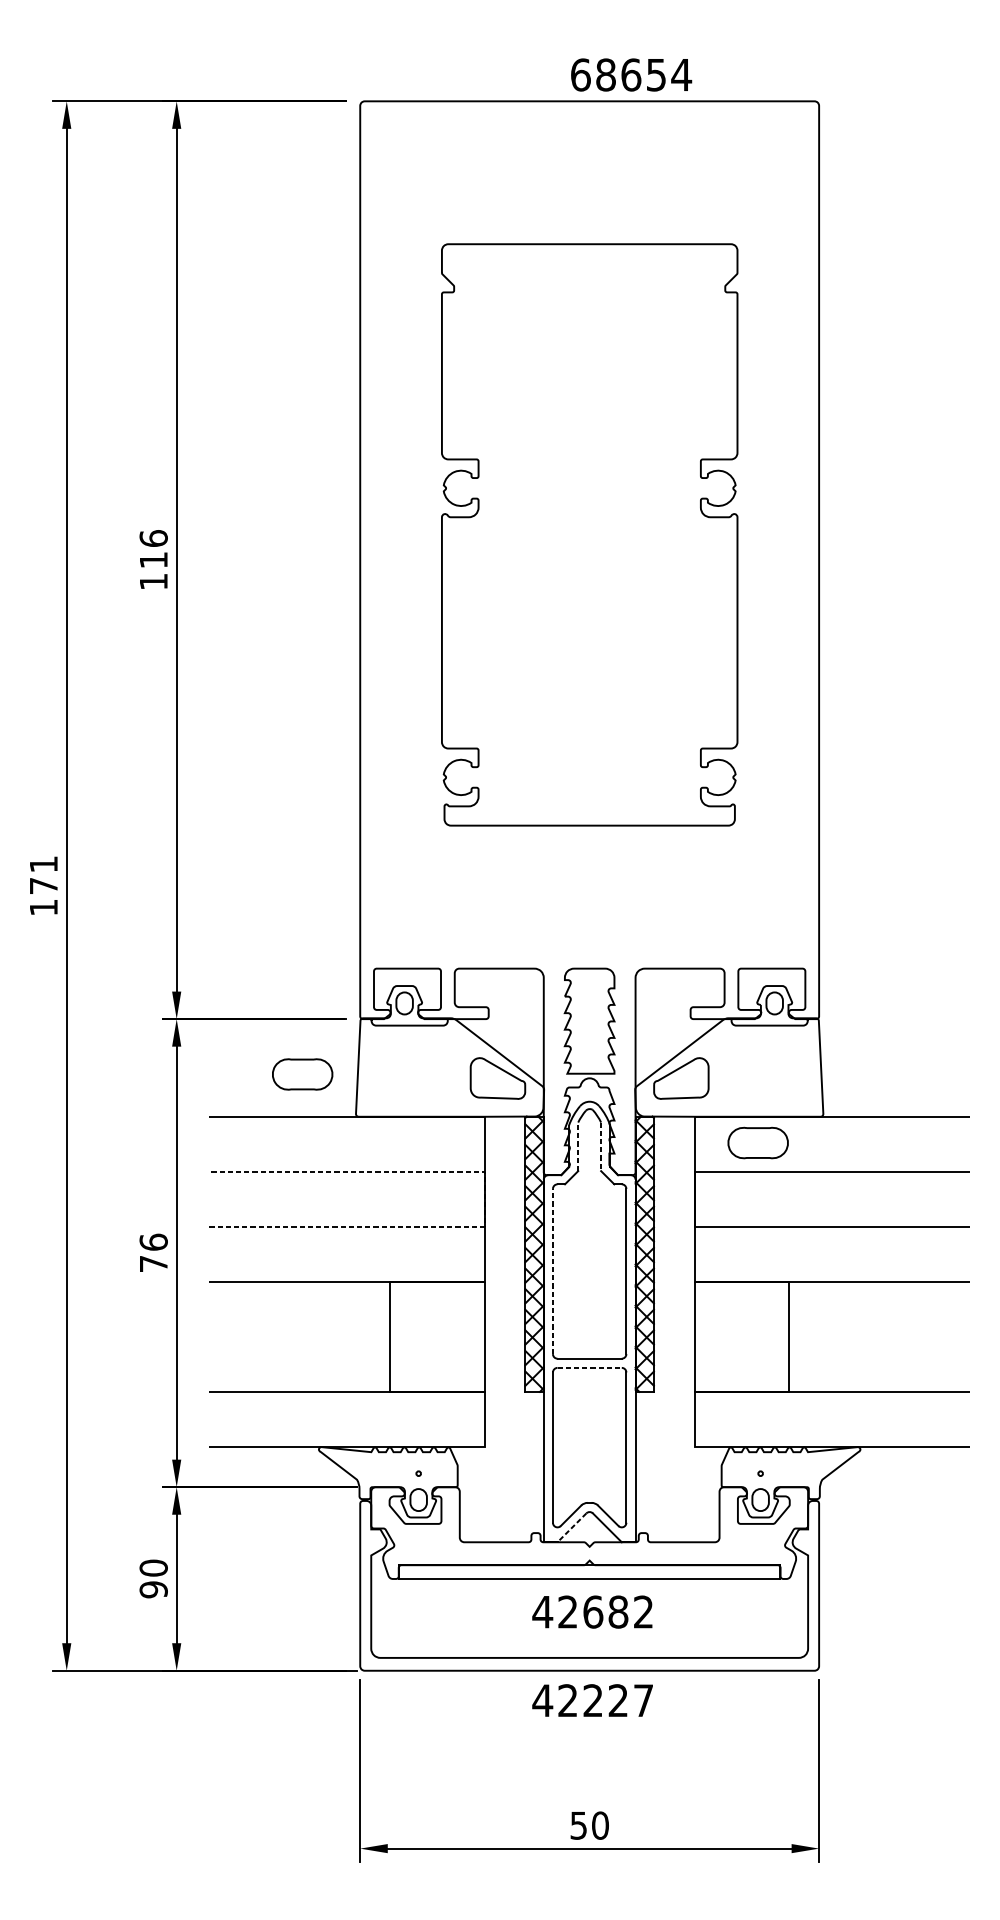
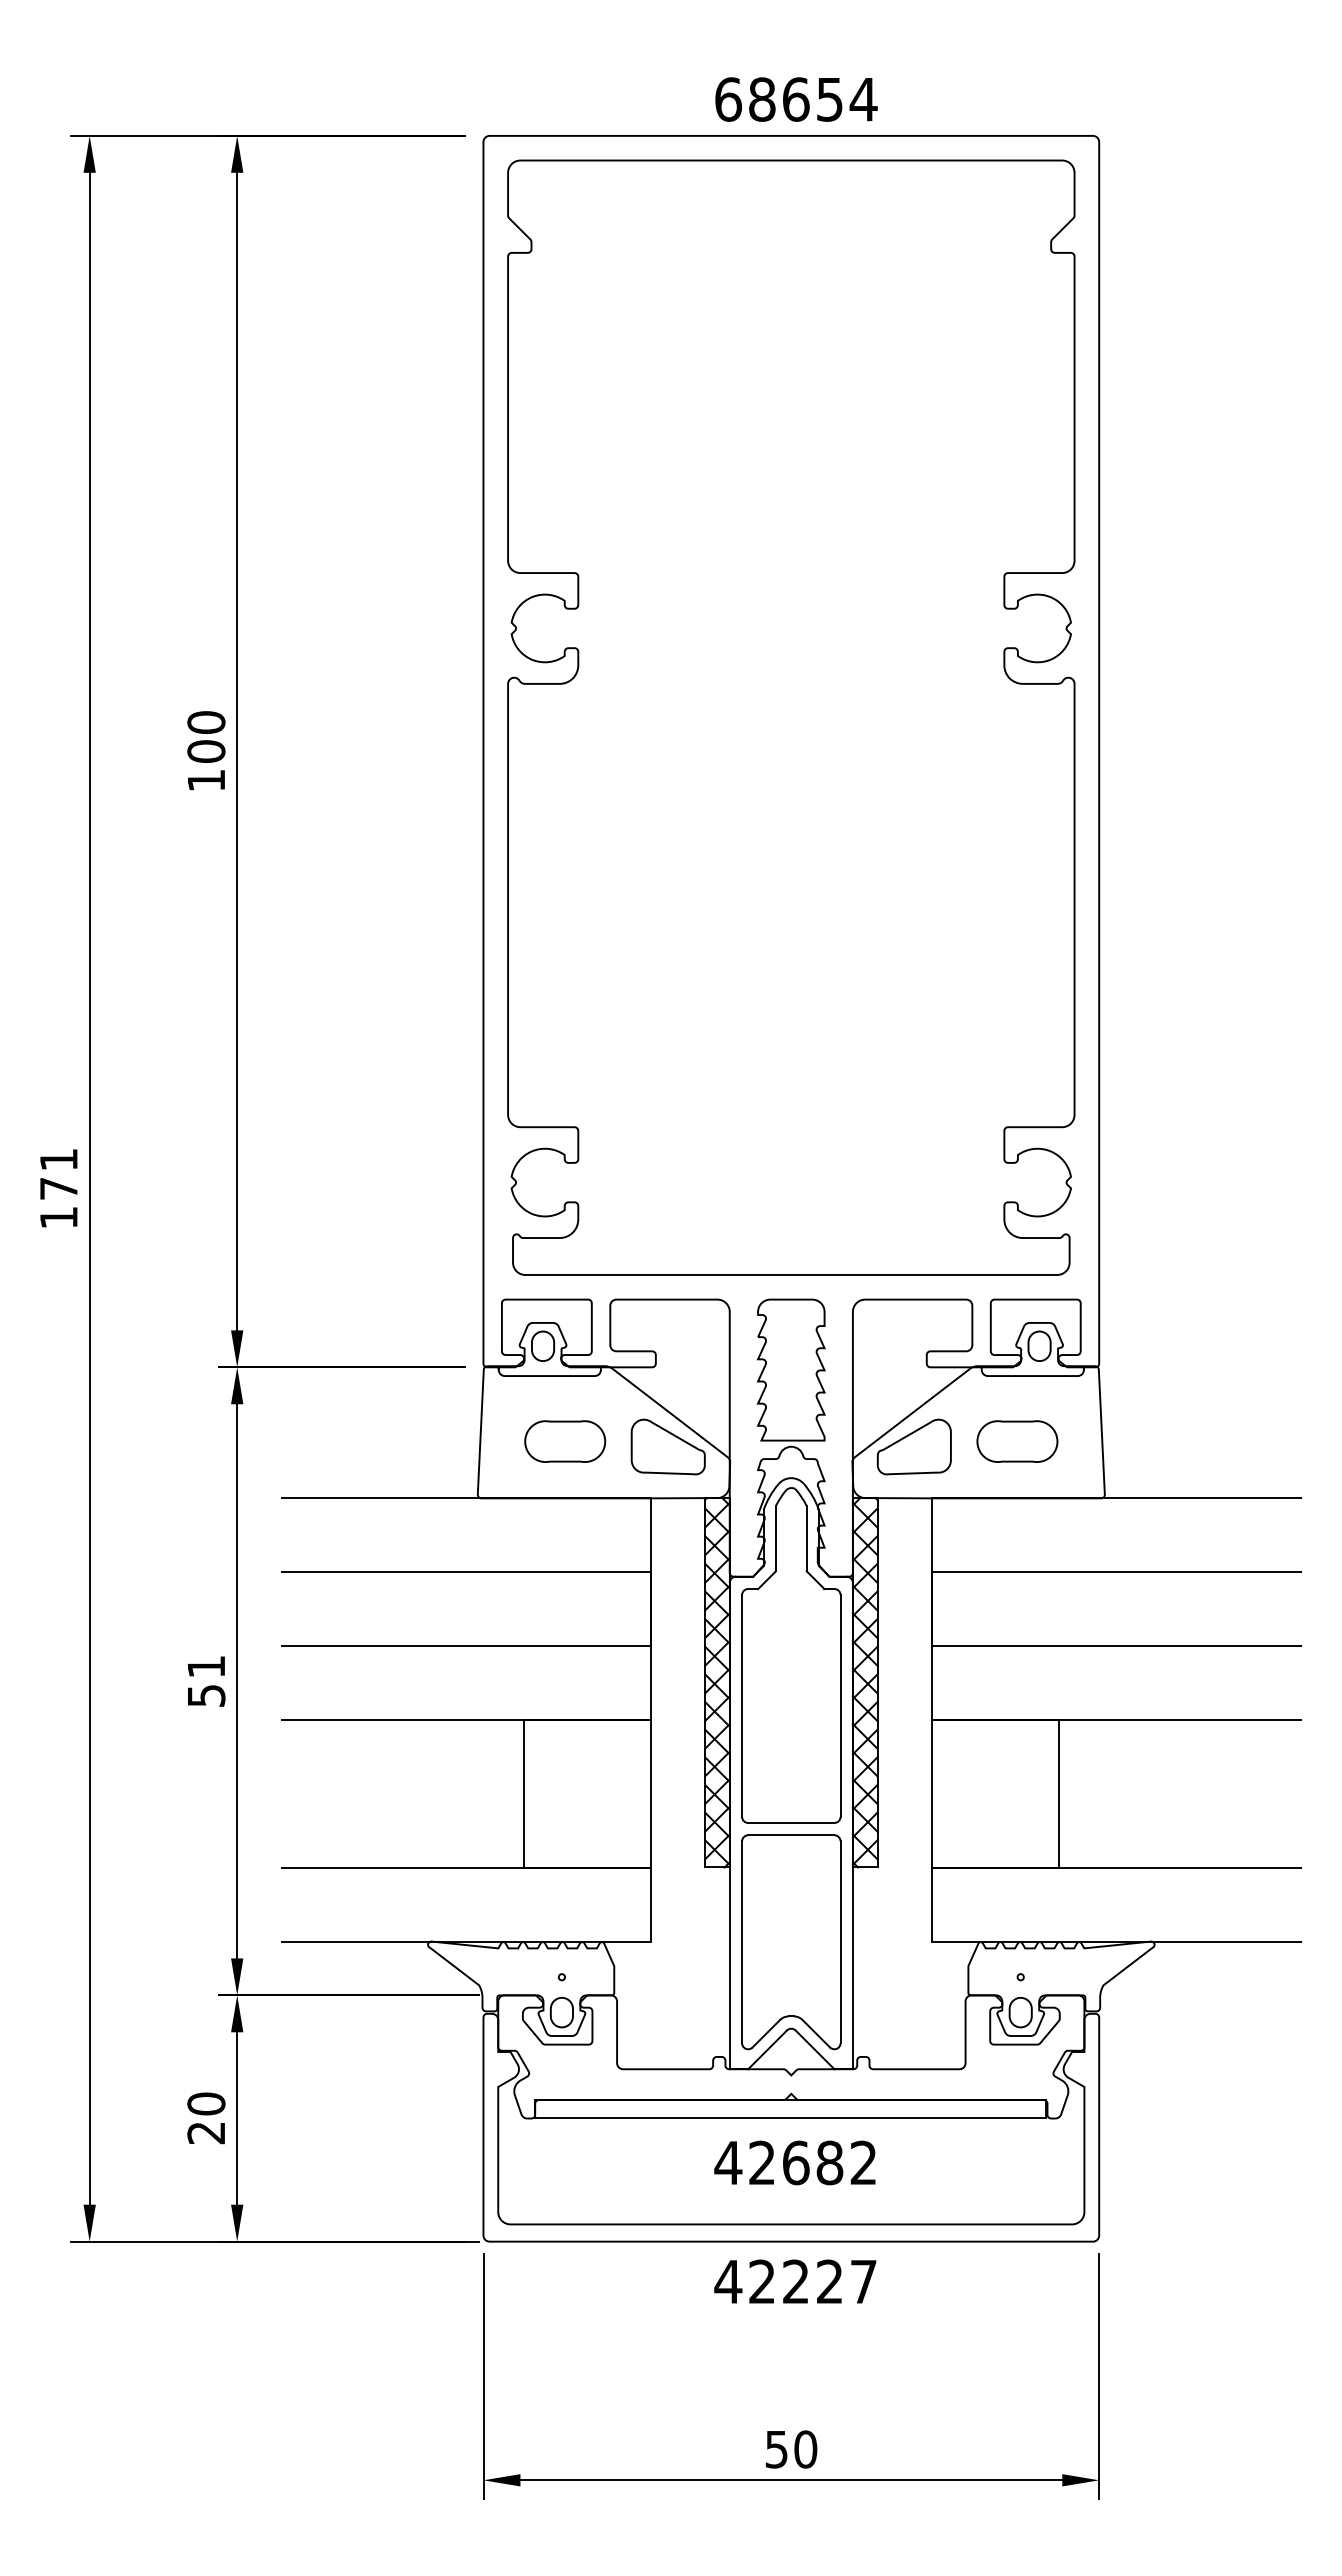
text: (631, 74) -> (796, 99), moved
part: (589, 534) -> (791, 717), size x1.43
text: (153, 548) -> (206, 736), 116 -> 100
part: (302, 1074) -> (565, 1441), moved
part: (758, 1142) -> (1017, 1441), moved
line: (577, 1146) -> (775, 1538), dashed -> solid
line: (600, 1146) -> (806, 1538), dashed -> solid
line: (484, 1199) -> (650, 1609), dashed -> solid
text: (153, 1252) -> (206, 1680), 76 -> 51
line: (553, 1271) -> (742, 1705), dashed -> solid
line: (589, 1368) -> (791, 1835), dashed -> solid
line: (571, 1528) -> (767, 2050), dashed -> solid
text: (153, 1589) -> (206, 2132), 90 -> 20

